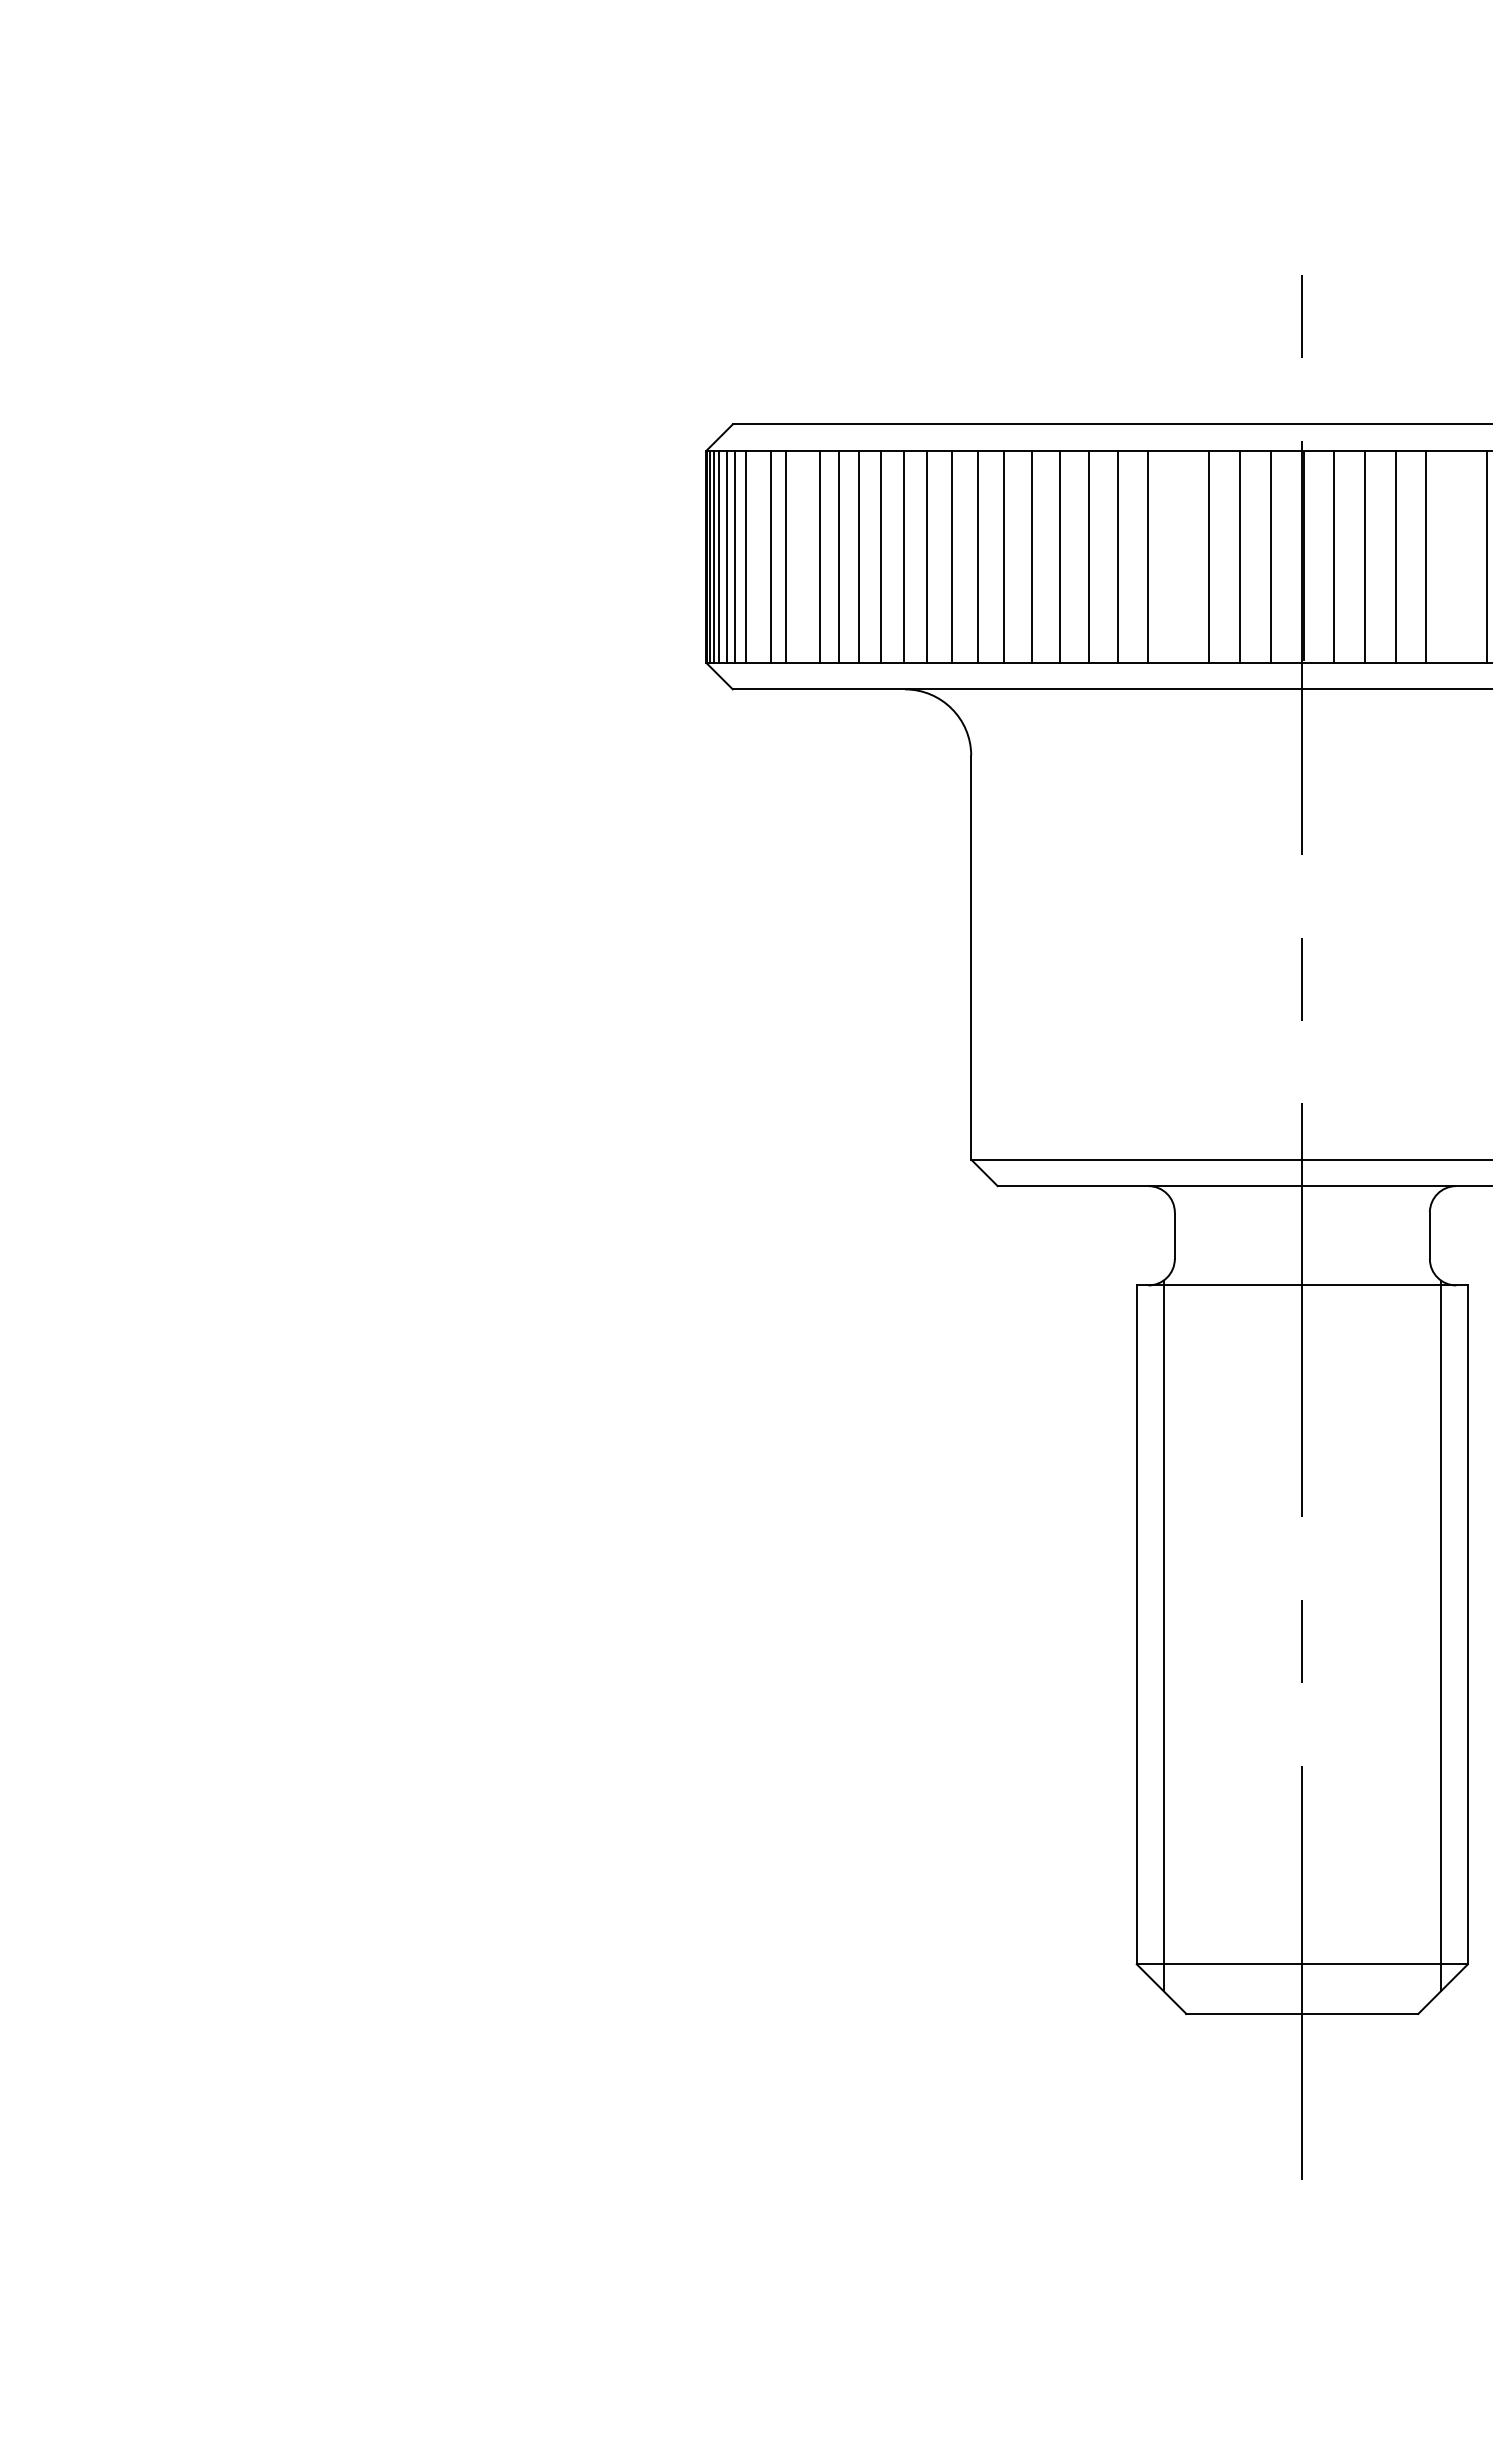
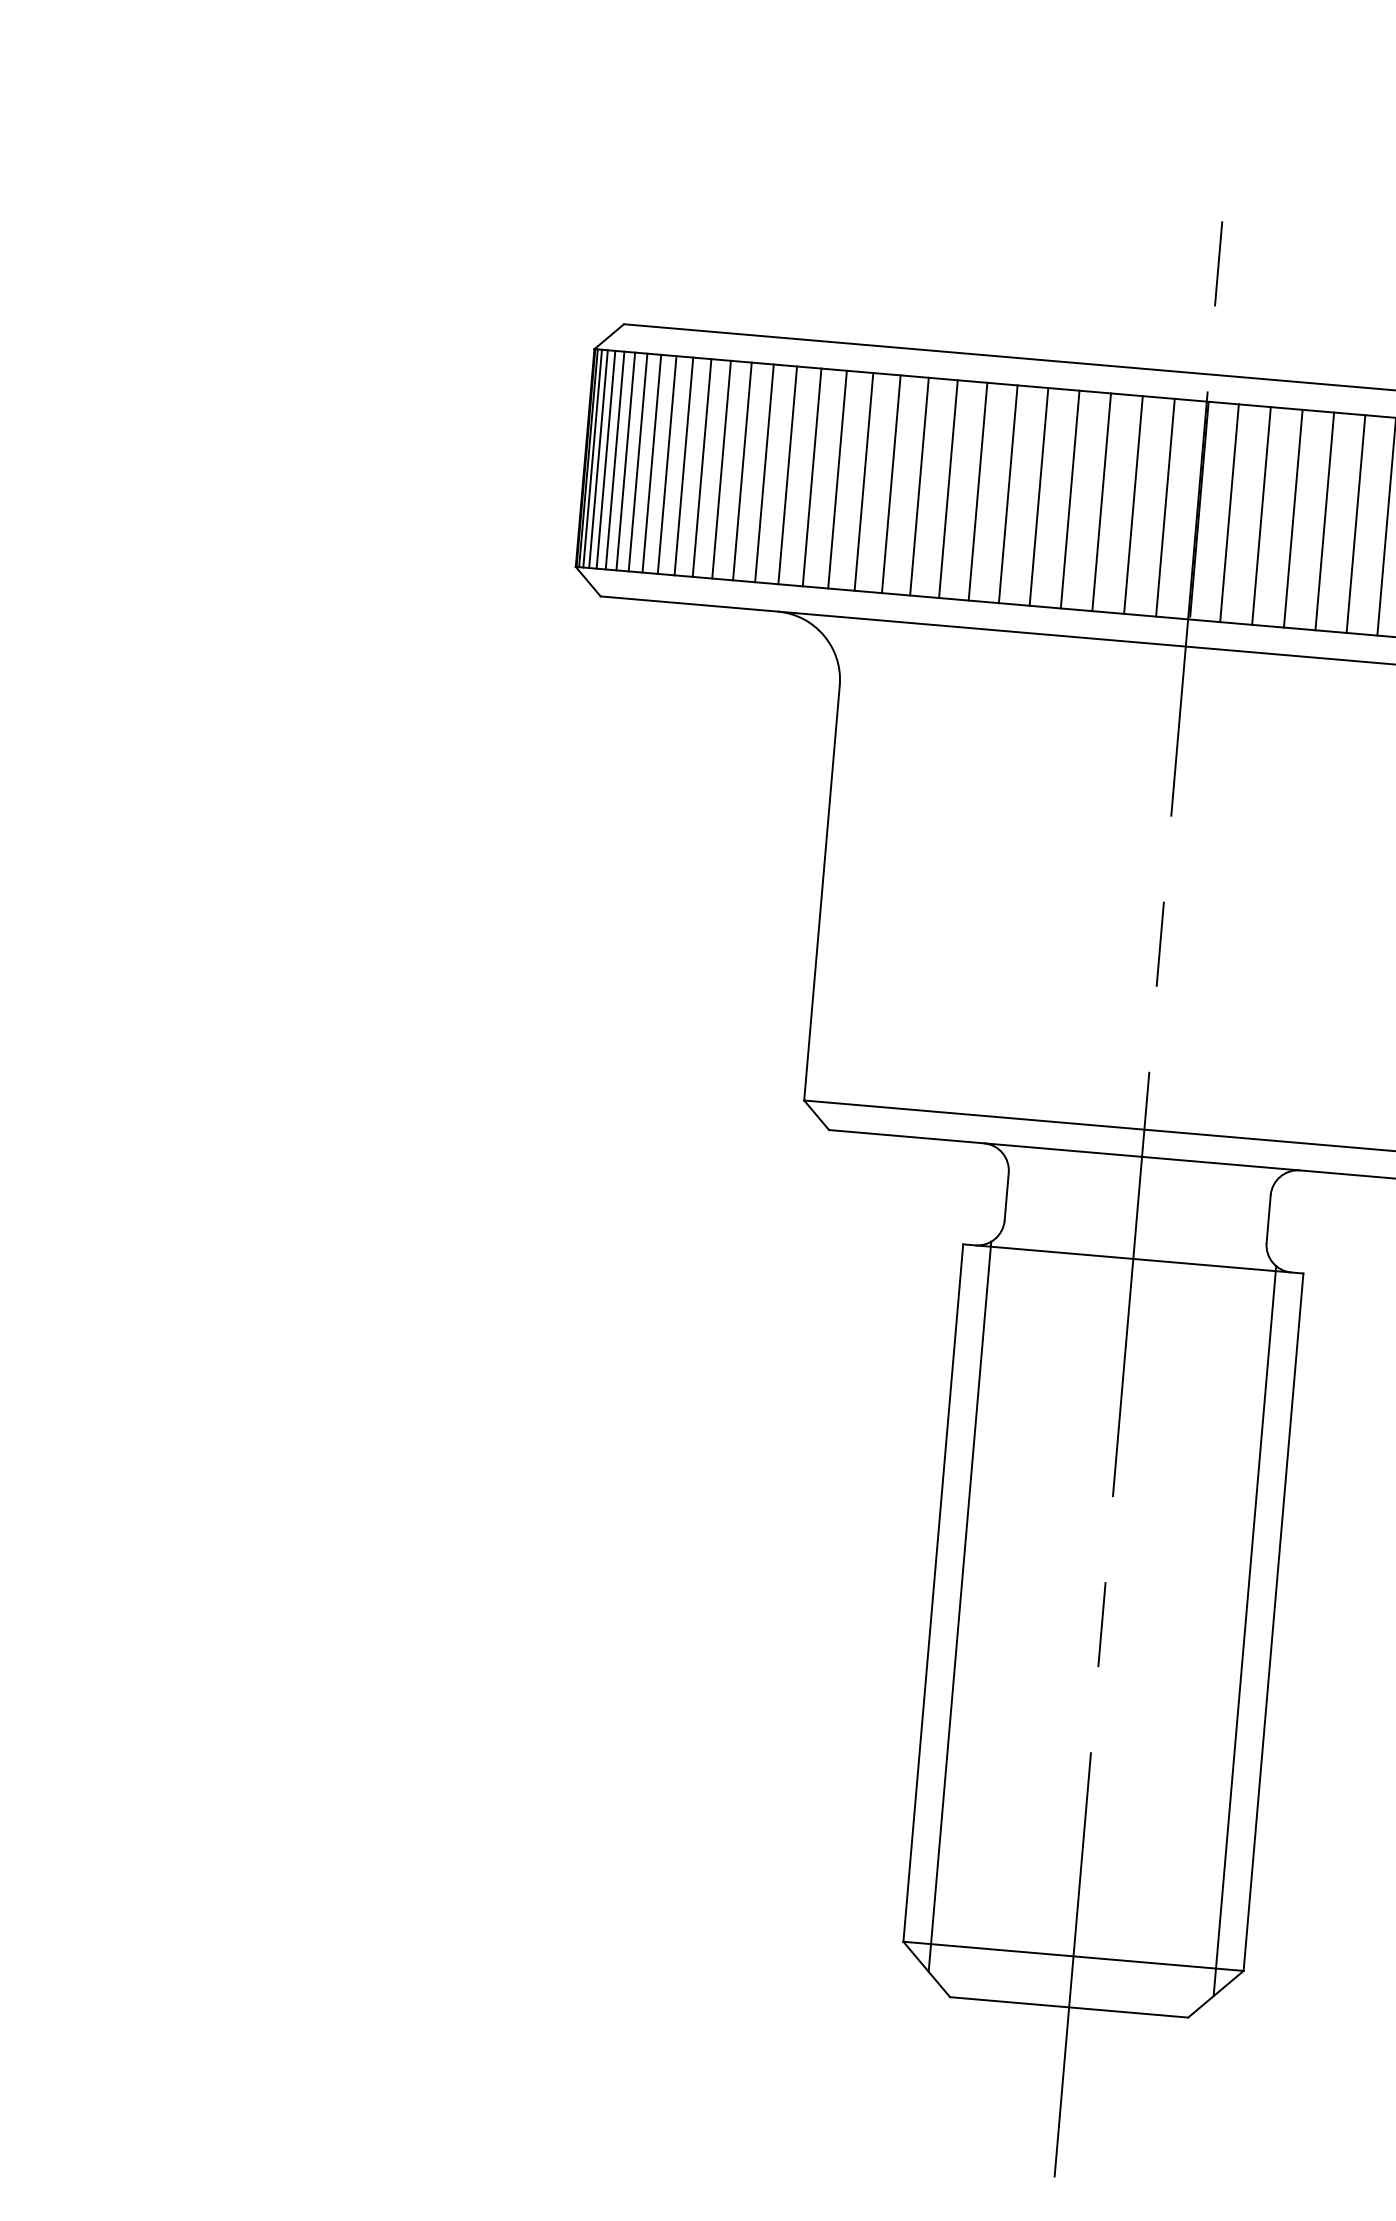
line: (757, 556) -> (637, 462), added
line: (802, 556) -> (683, 466), added
line: (1178, 556) -> (1070, 499), added
line: (1456, 556) -> (1355, 523), added

